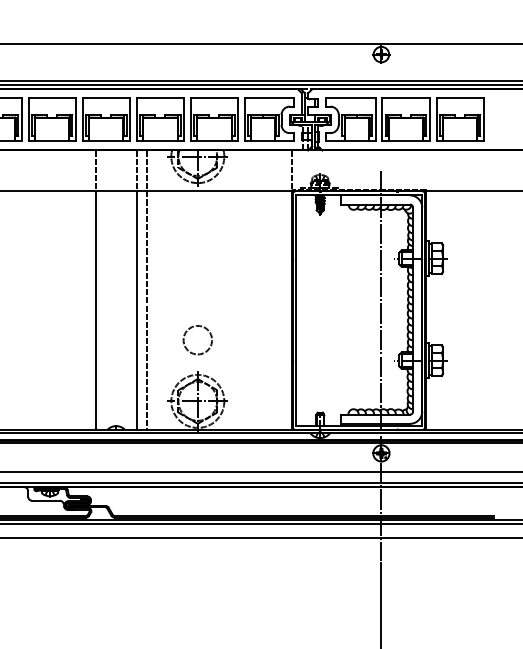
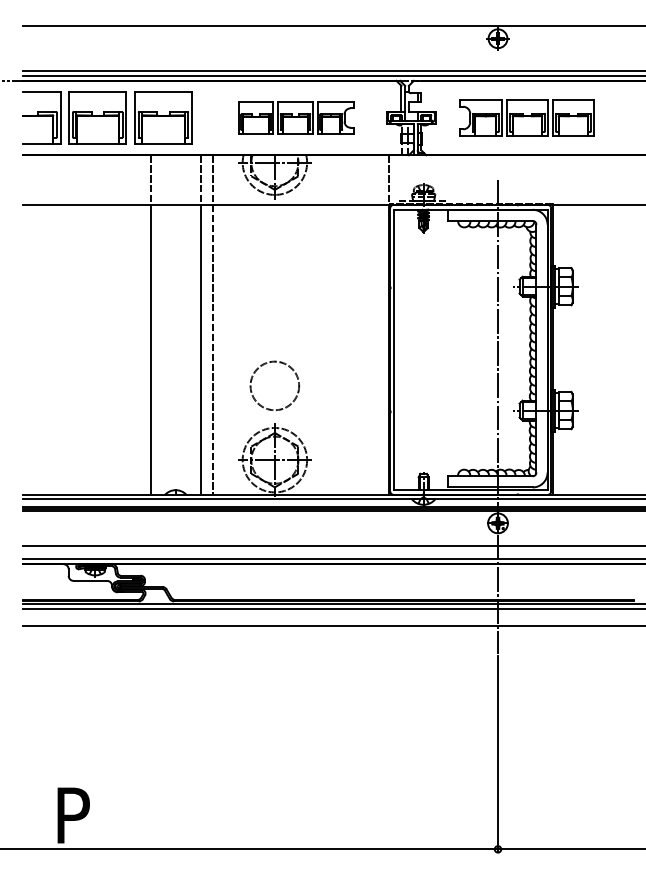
part: (215, 119) -> (296, 117), size x0.6
part: (404, 119) -> (526, 117), size x0.7
circle: (197, 339) -> (274, 385), size x1.4

